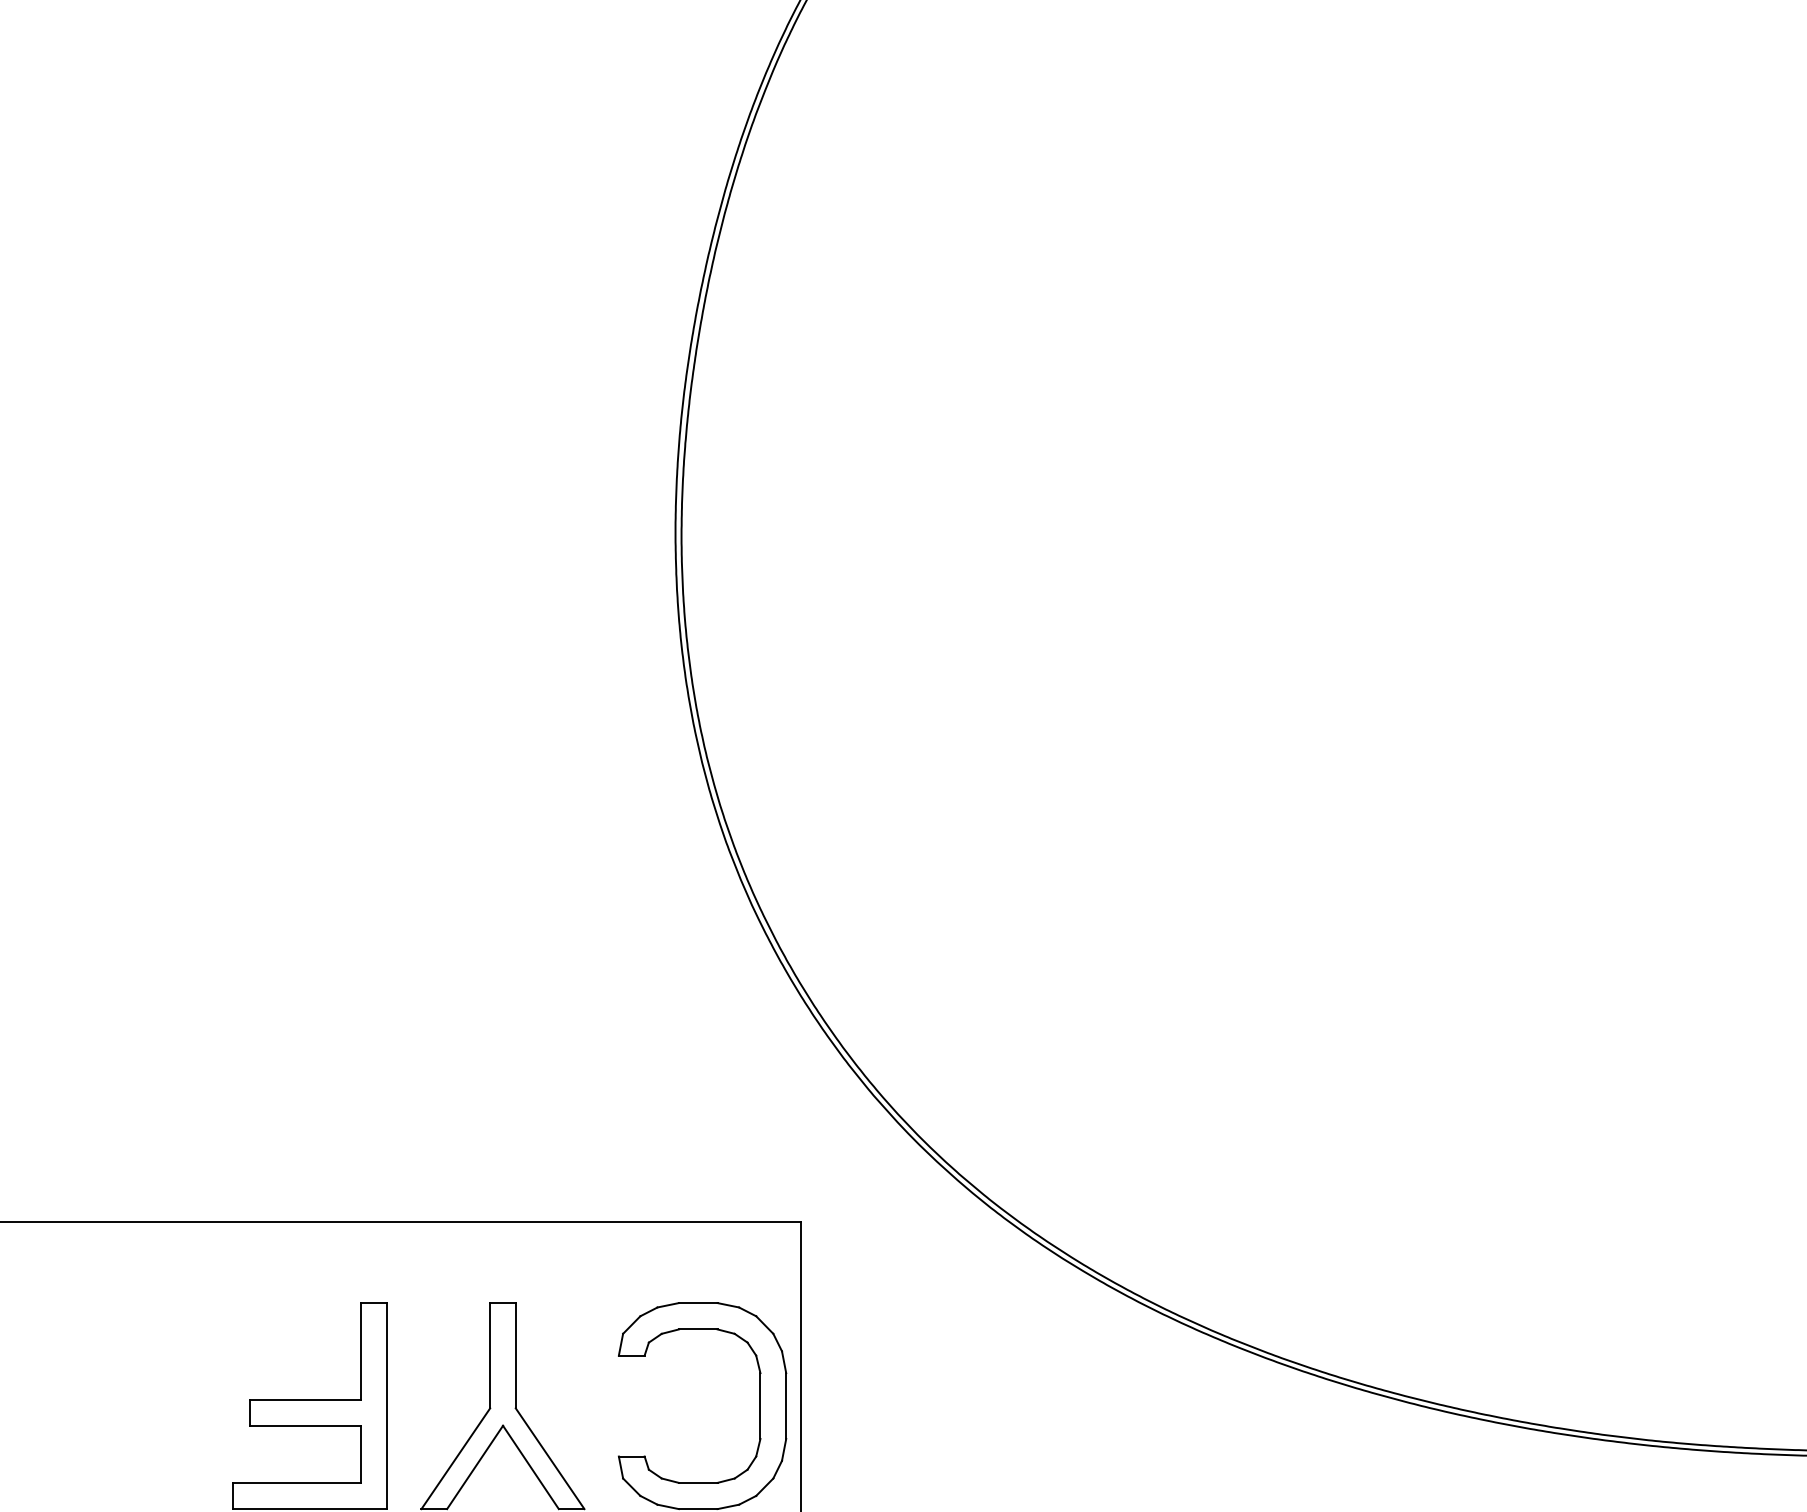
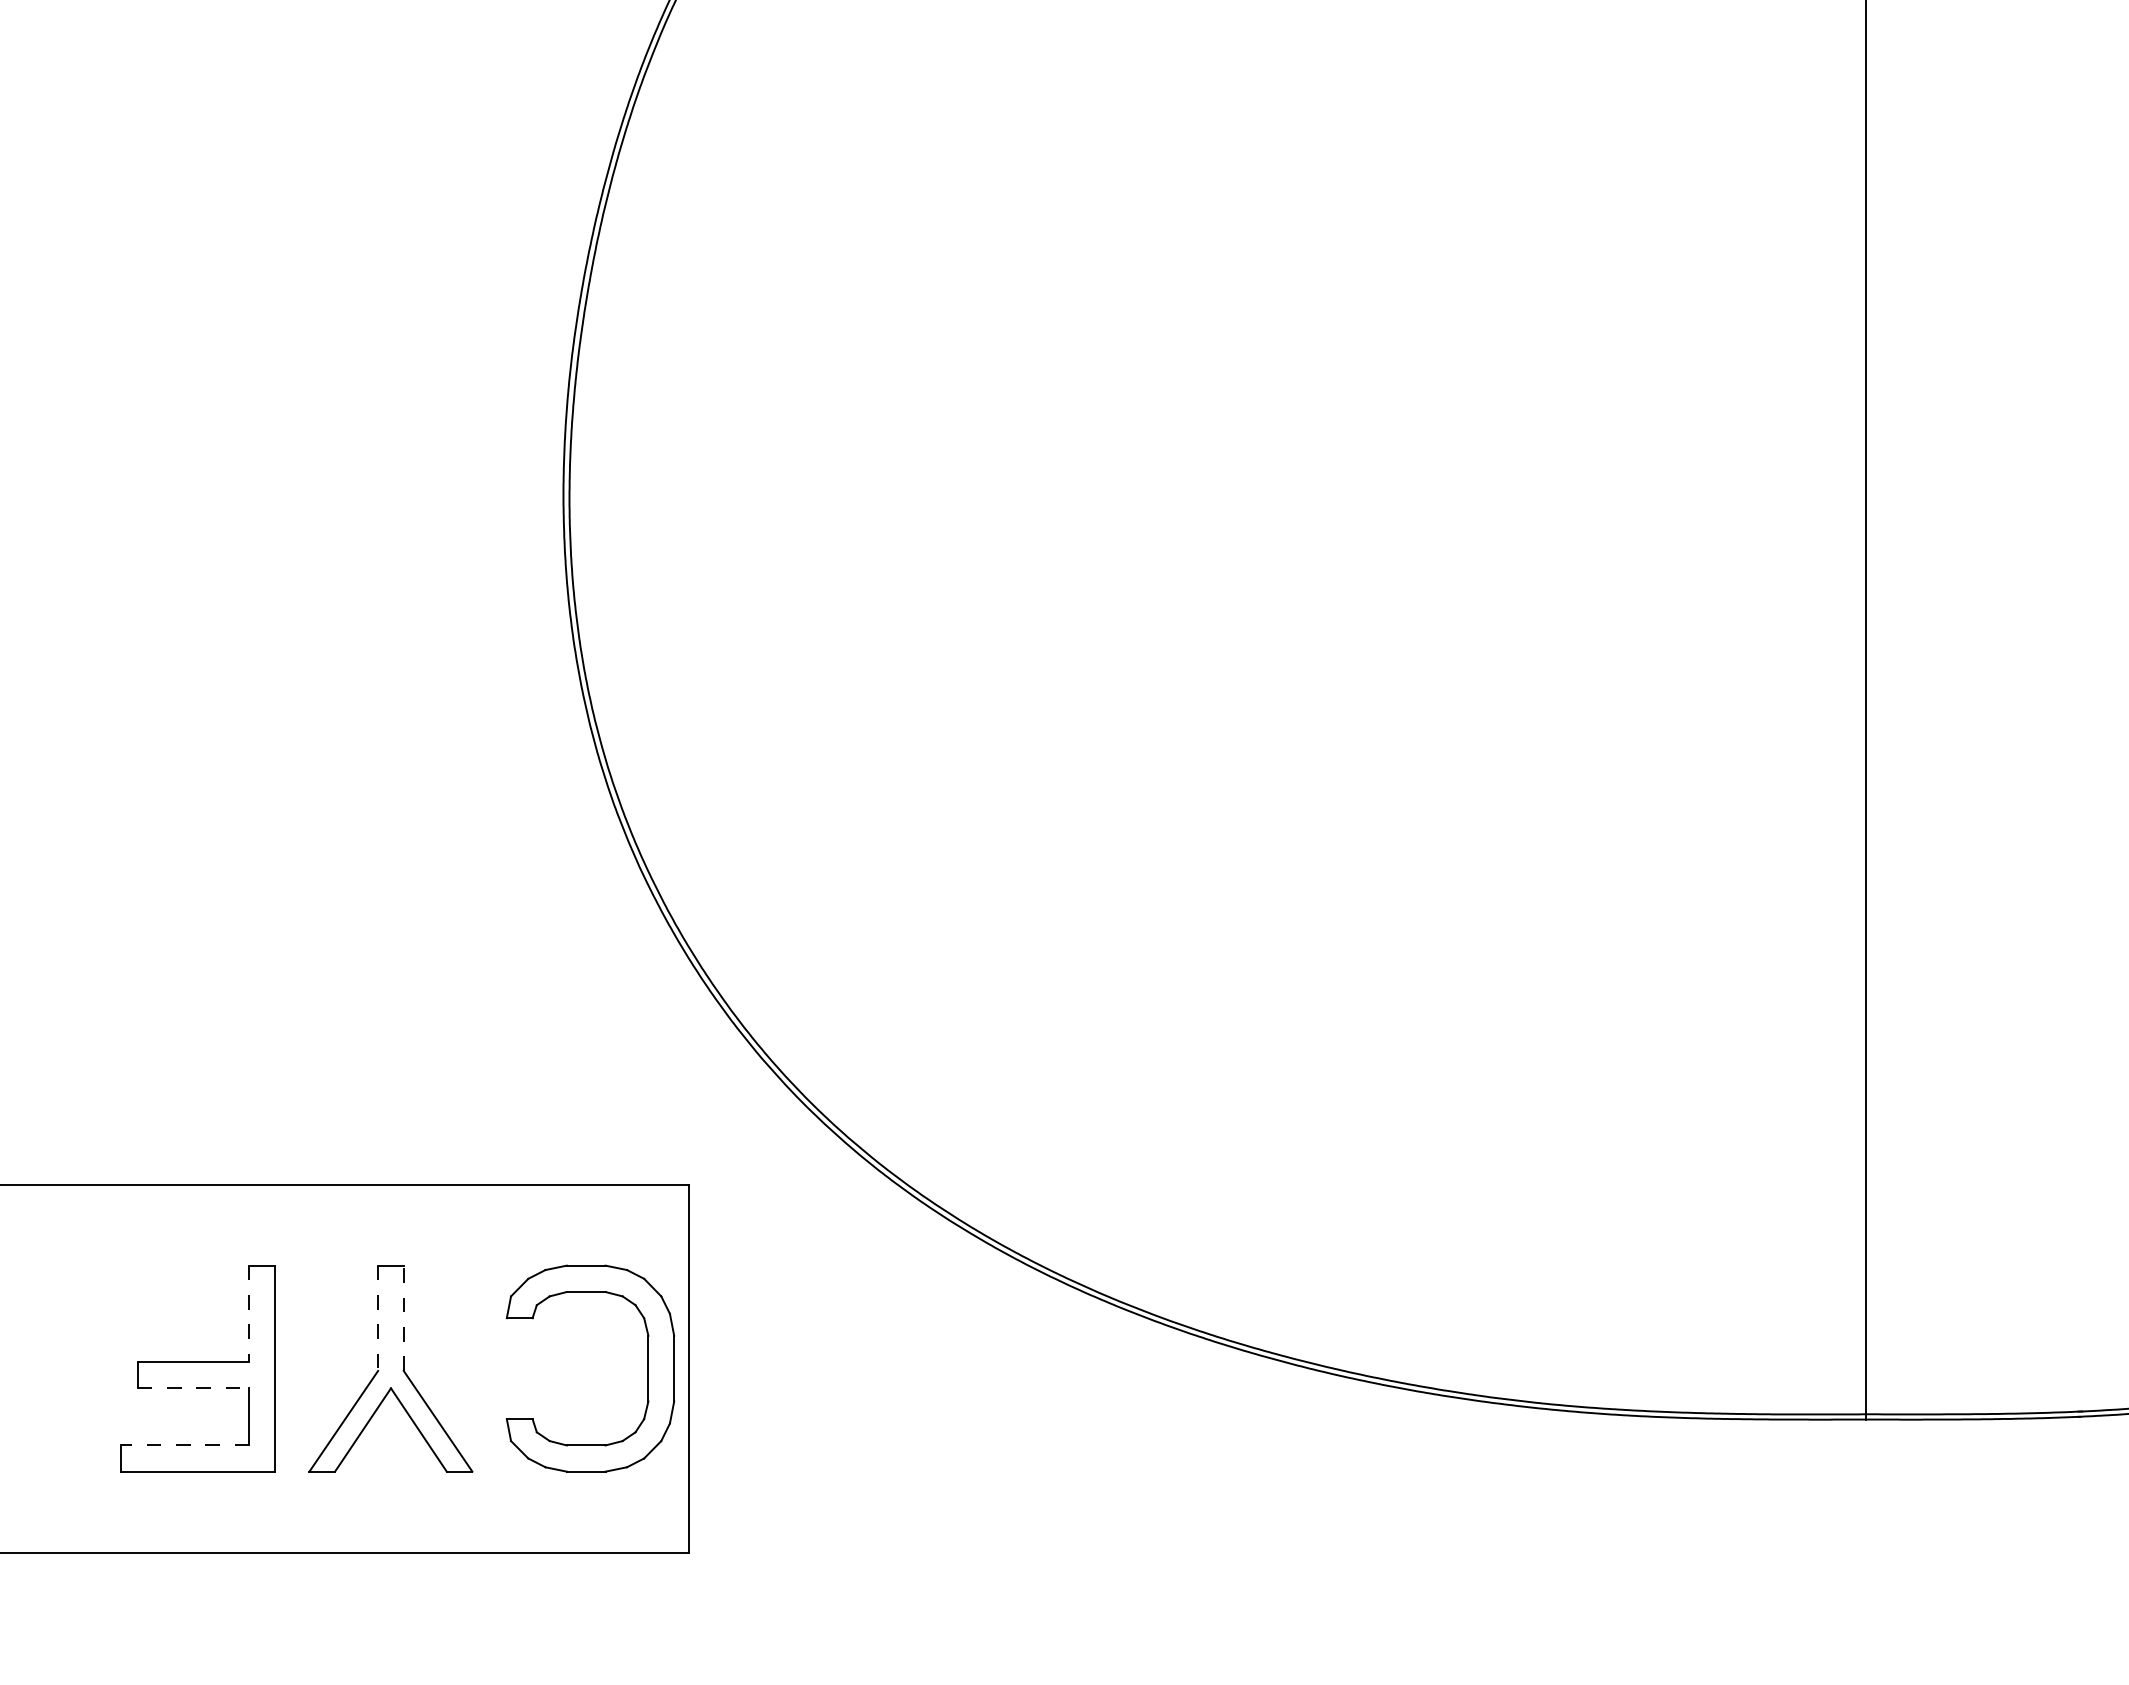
line: (361, 1351) -> (249, 1314), solid -> dashed
line: (490, 1355) -> (378, 1318), solid -> dashed
line: (515, 1355) -> (403, 1318), solid -> dashed
line: (305, 1425) -> (193, 1388), solid -> dashed
line: (296, 1482) -> (184, 1445), solid -> dashed

